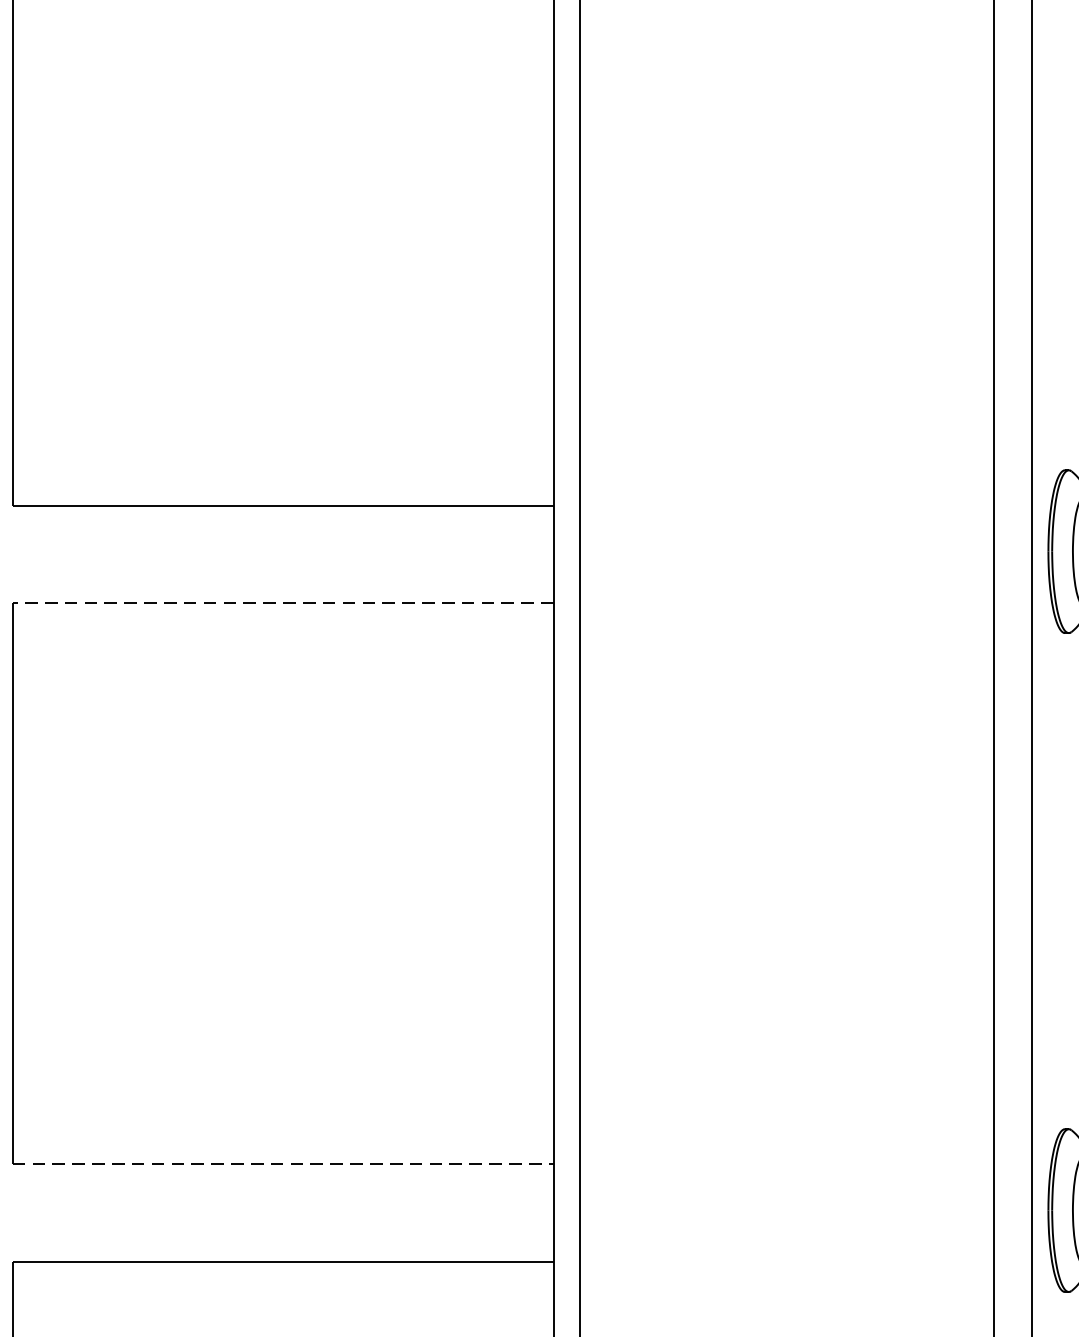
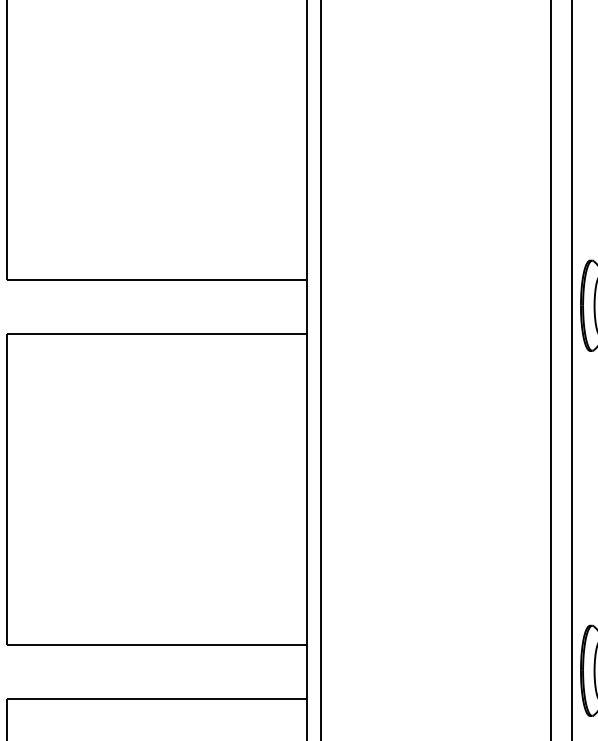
line: (284, 603) -> (157, 334), dashed -> solid
line: (284, 1164) -> (157, 645), dashed -> solid

